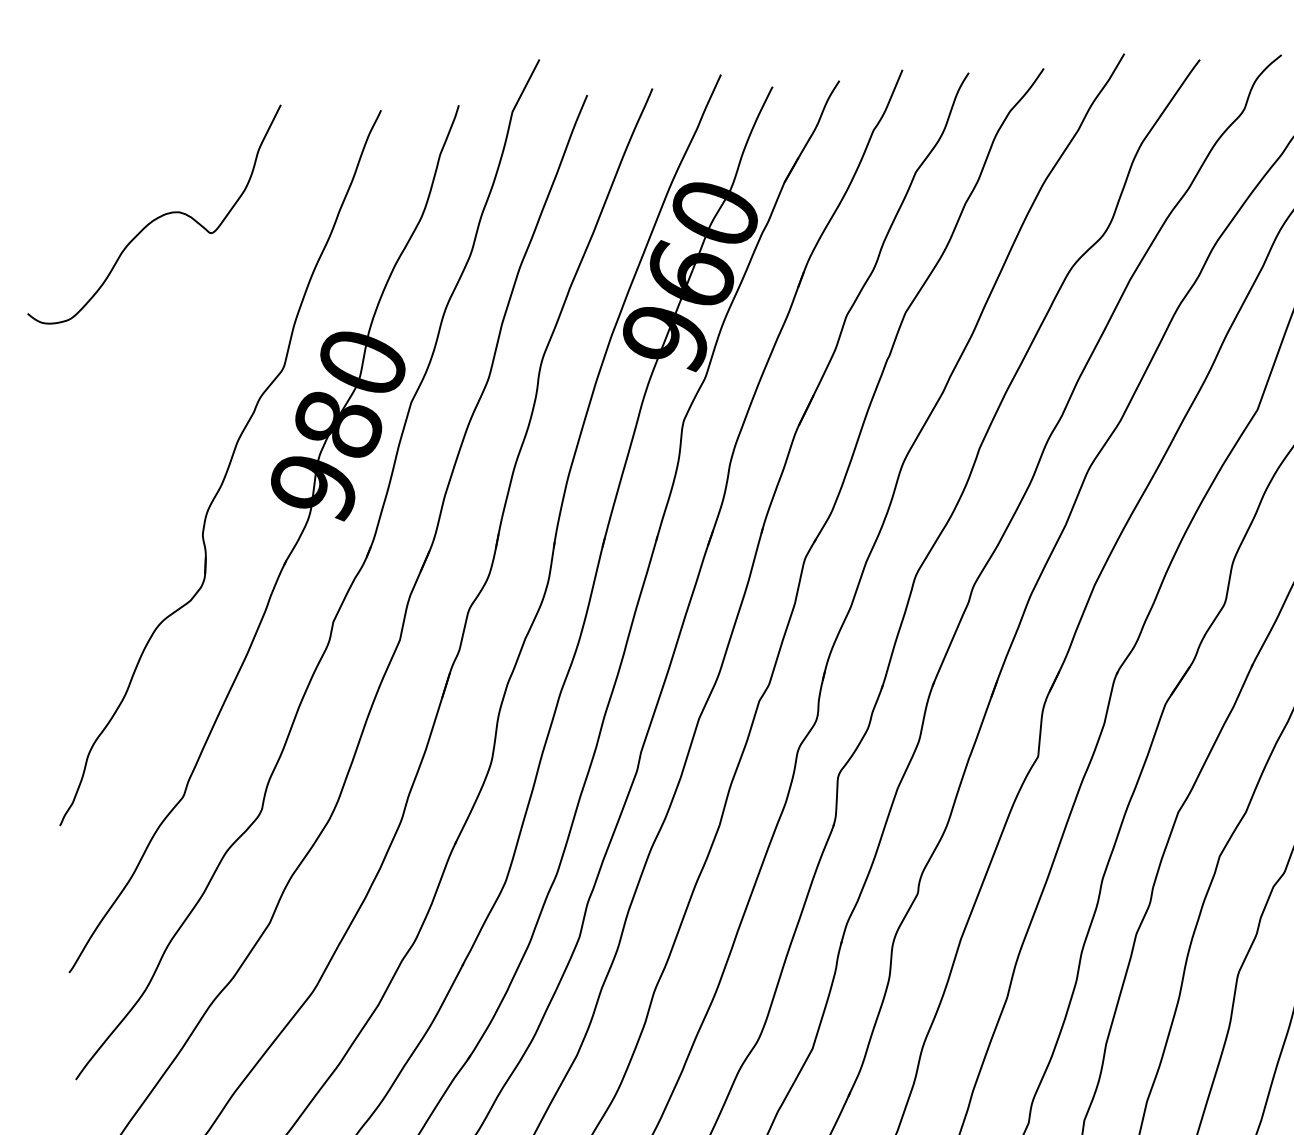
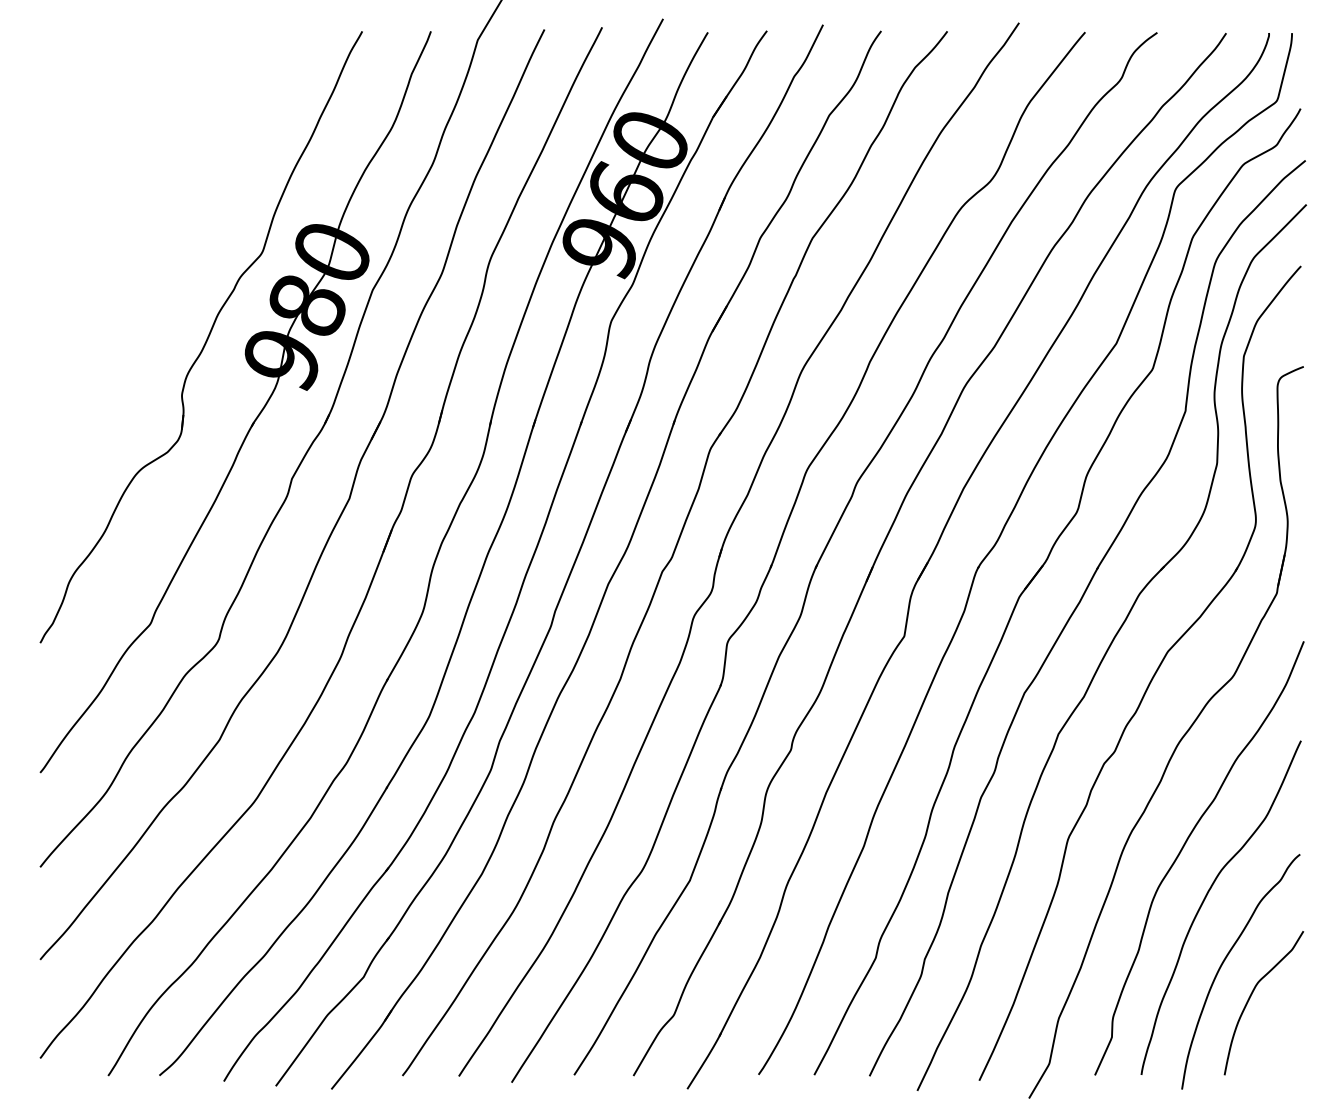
curve: (156, 217) -> (158, 113), removed

